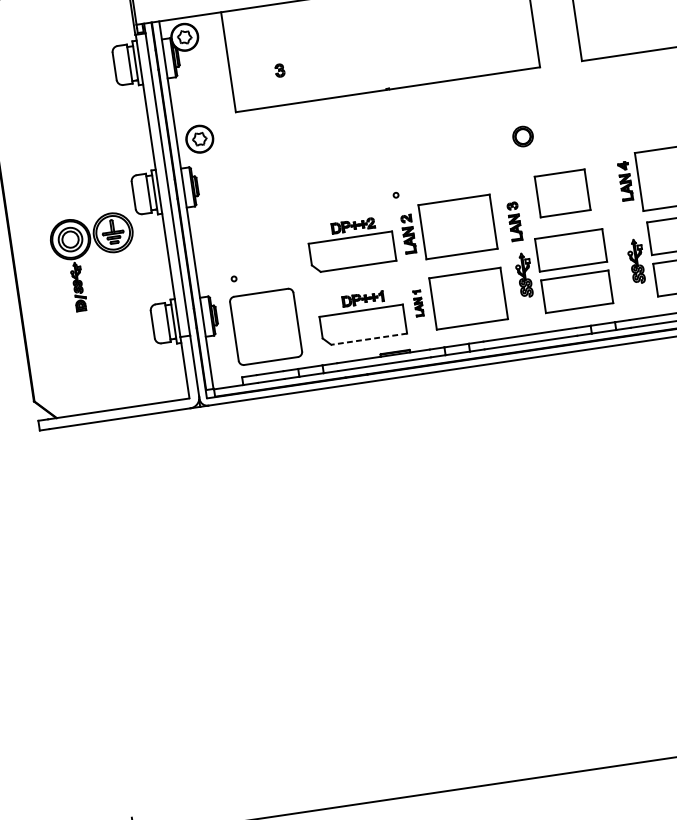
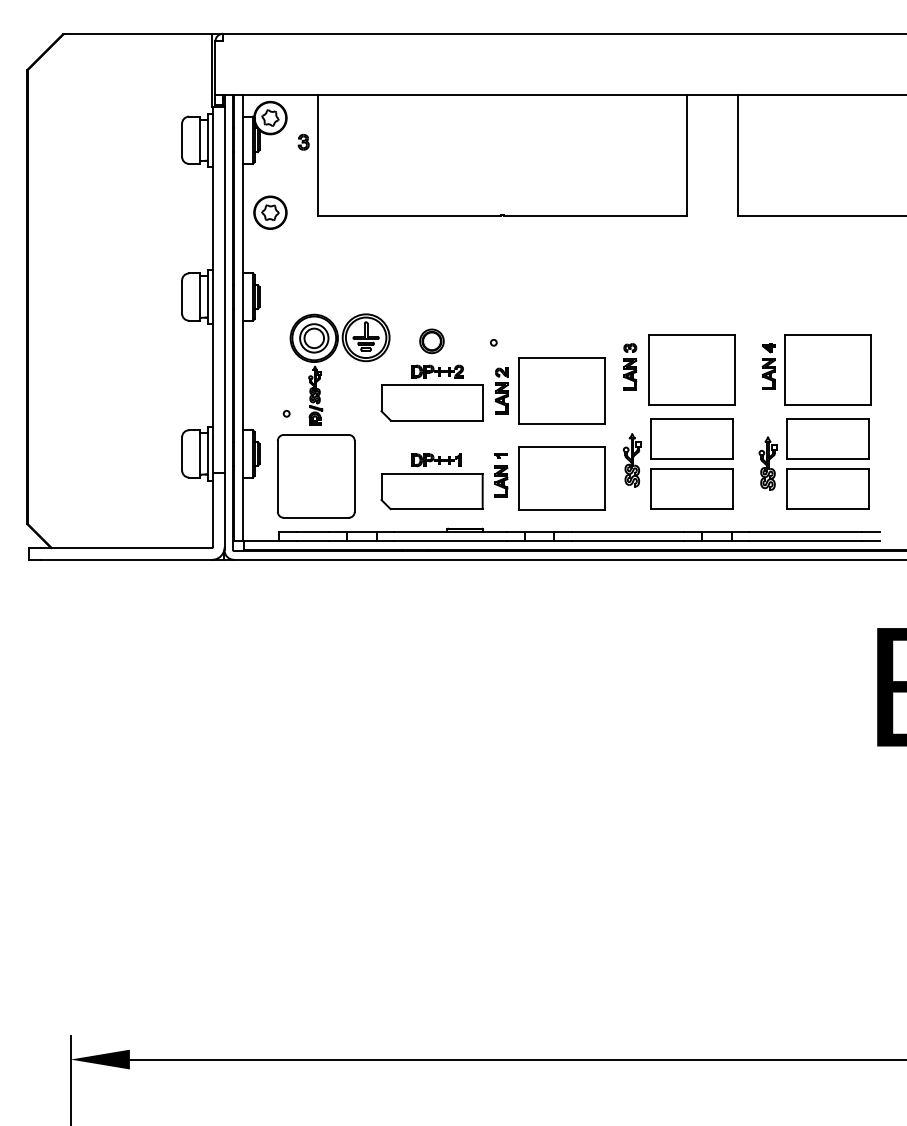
part: (279, 69) -> (303, 141), moved
part: (522, 136) -> (431, 341), moved
part: (199, 138) -> (270, 212), moved
part: (562, 193) -> (691, 369), size x1.43
part: (514, 221) -> (630, 366), moved
part: (84, 254) -> (328, 358), moved
part: (418, 303) -> (501, 475), size x1.43
line: (369, 339) -> (436, 509), dashed -> solid

